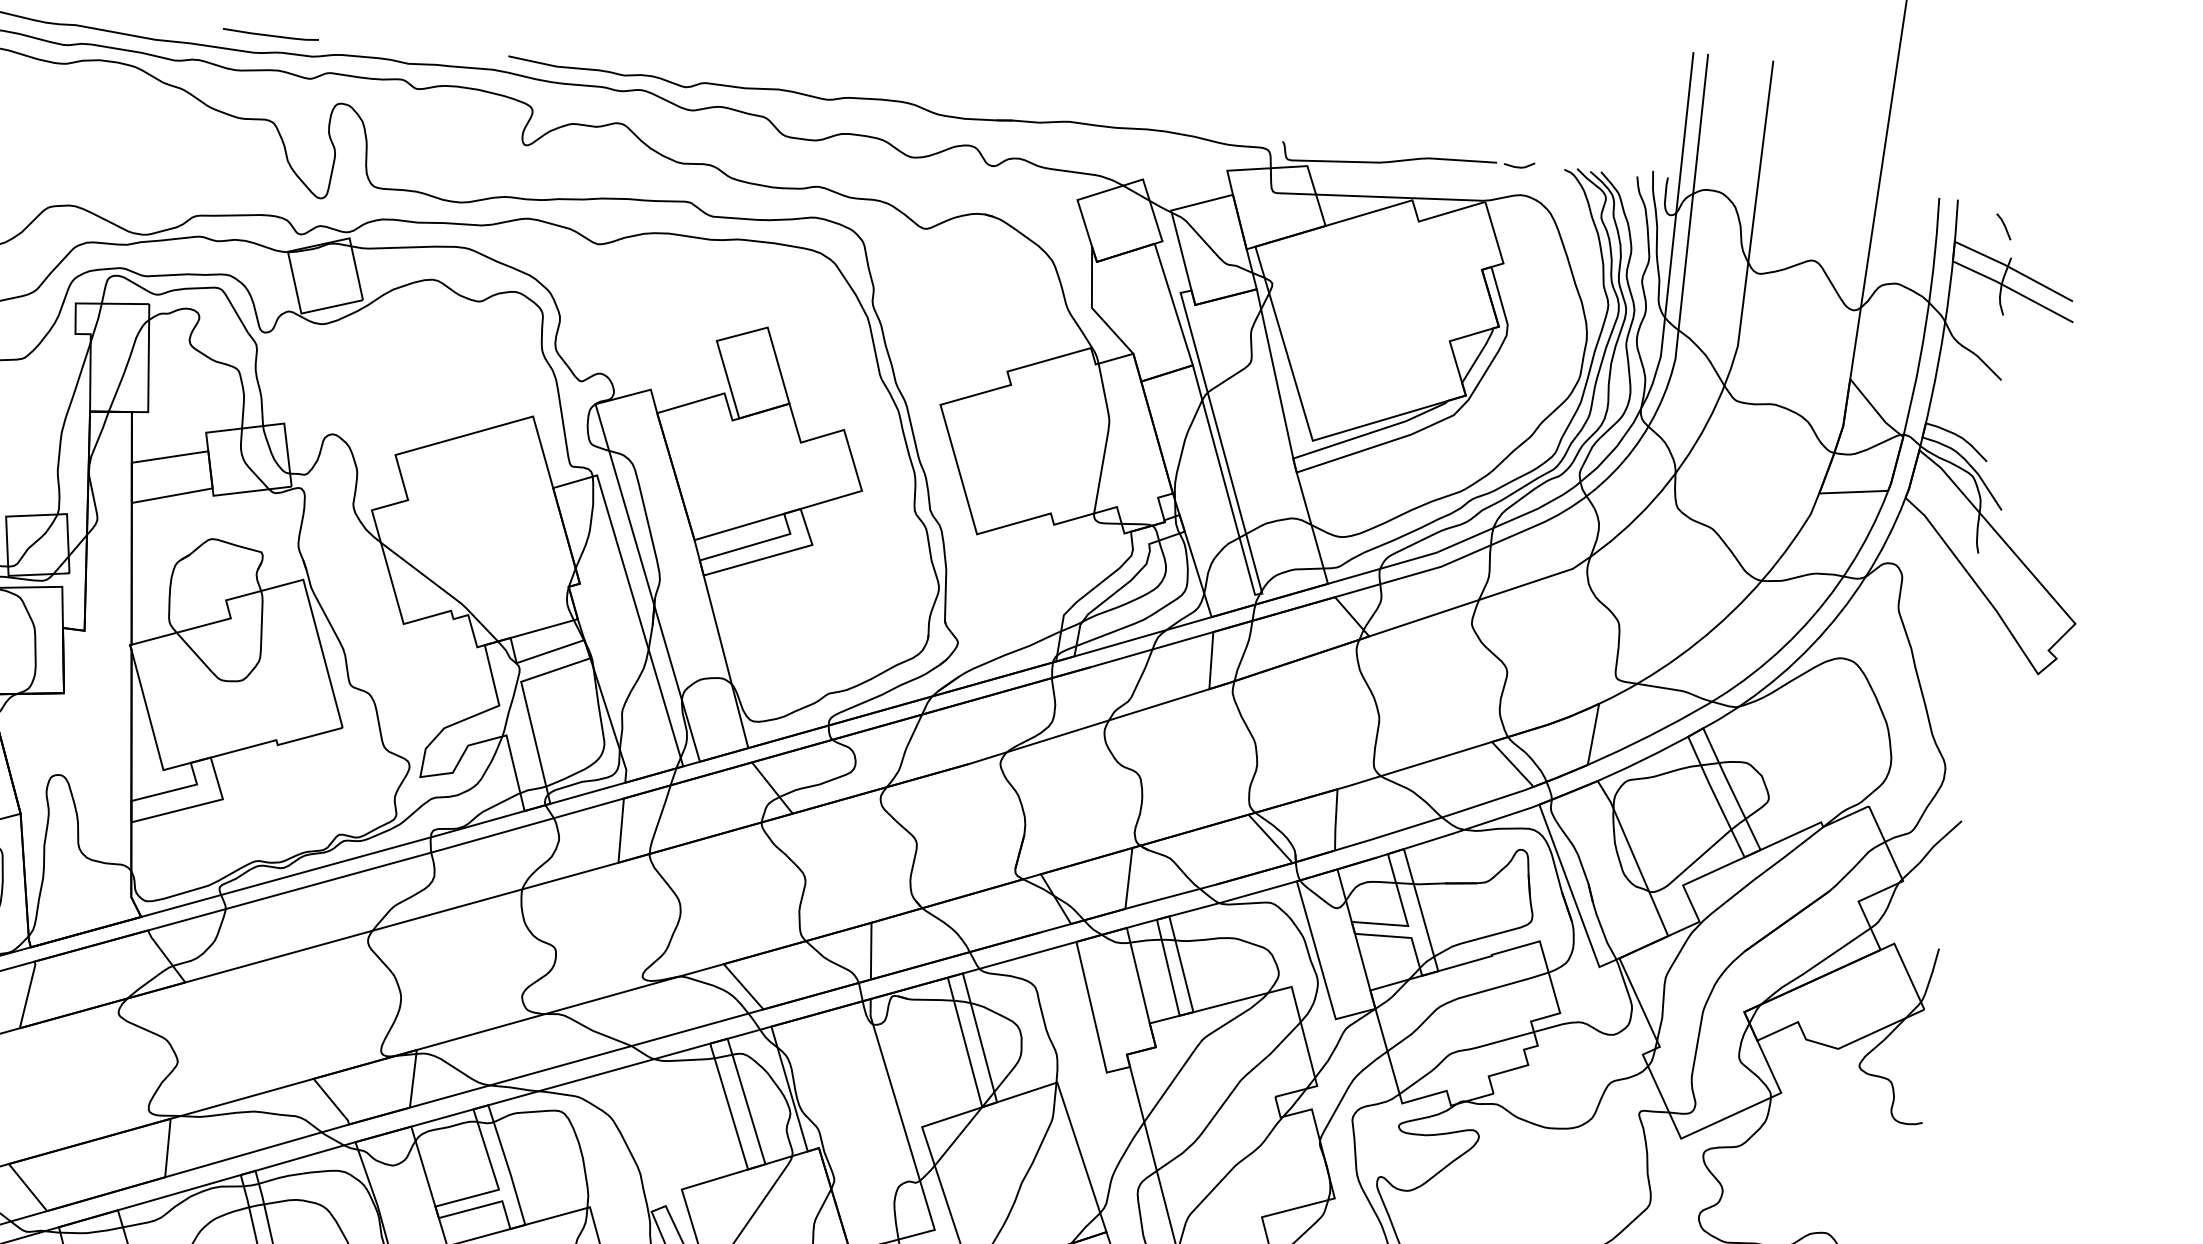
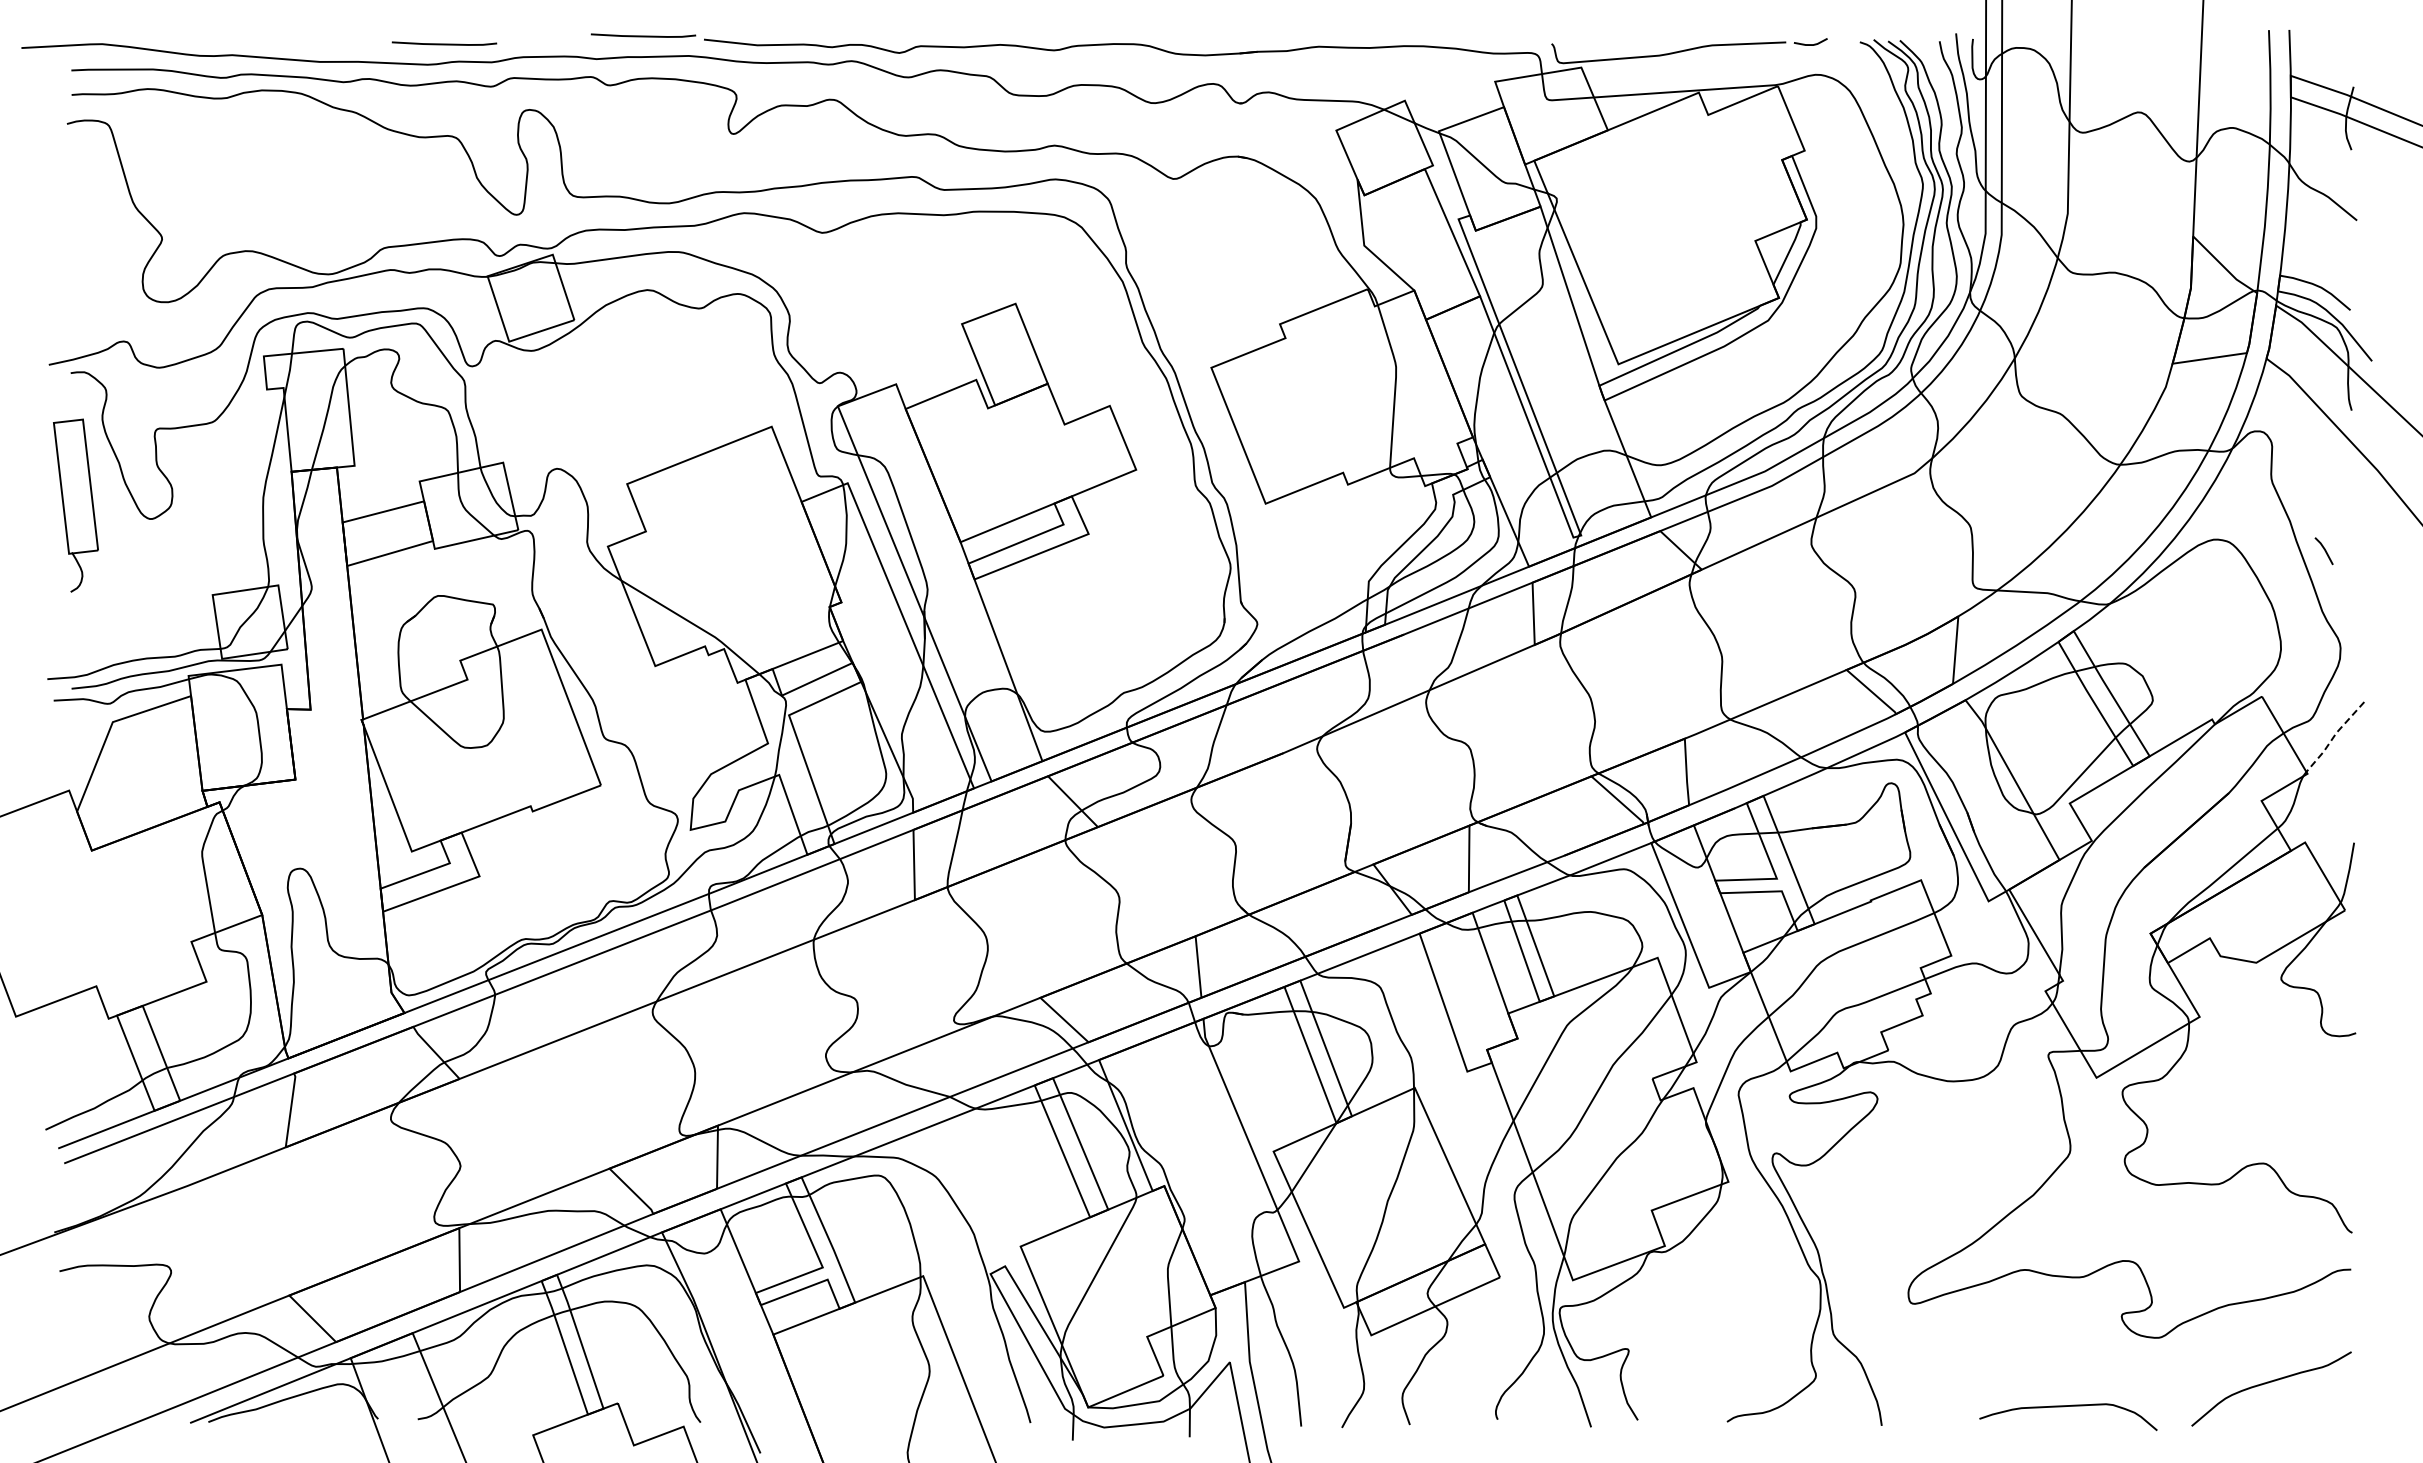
line: (453, 46) -> (643, 35), added
line: (2004, 227) -> (2324, 551), moved
line: (1930, 849) -> (2333, 736), solid -> dashed

